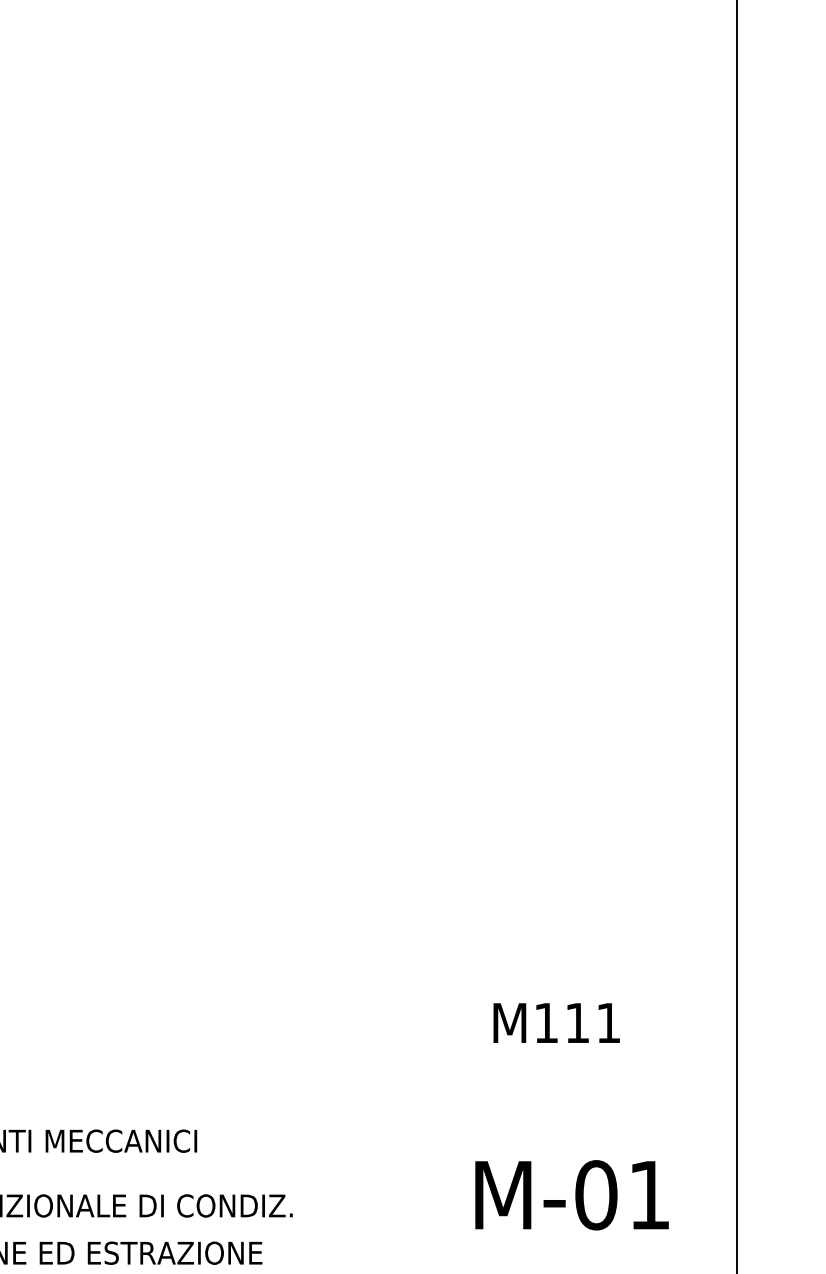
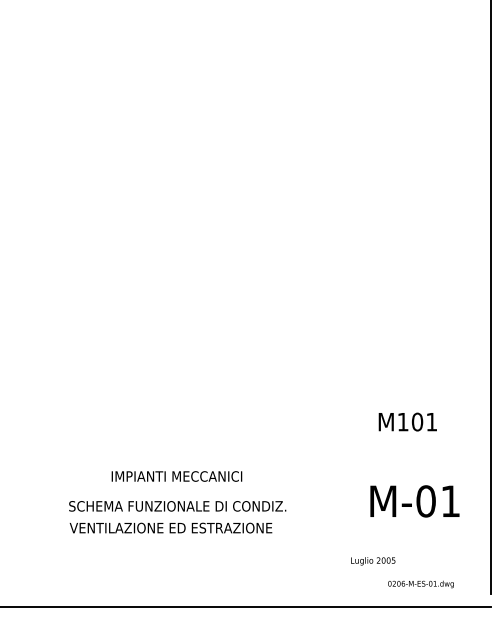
text: (577, 1021) -> (417, 421), M111 -> M101

